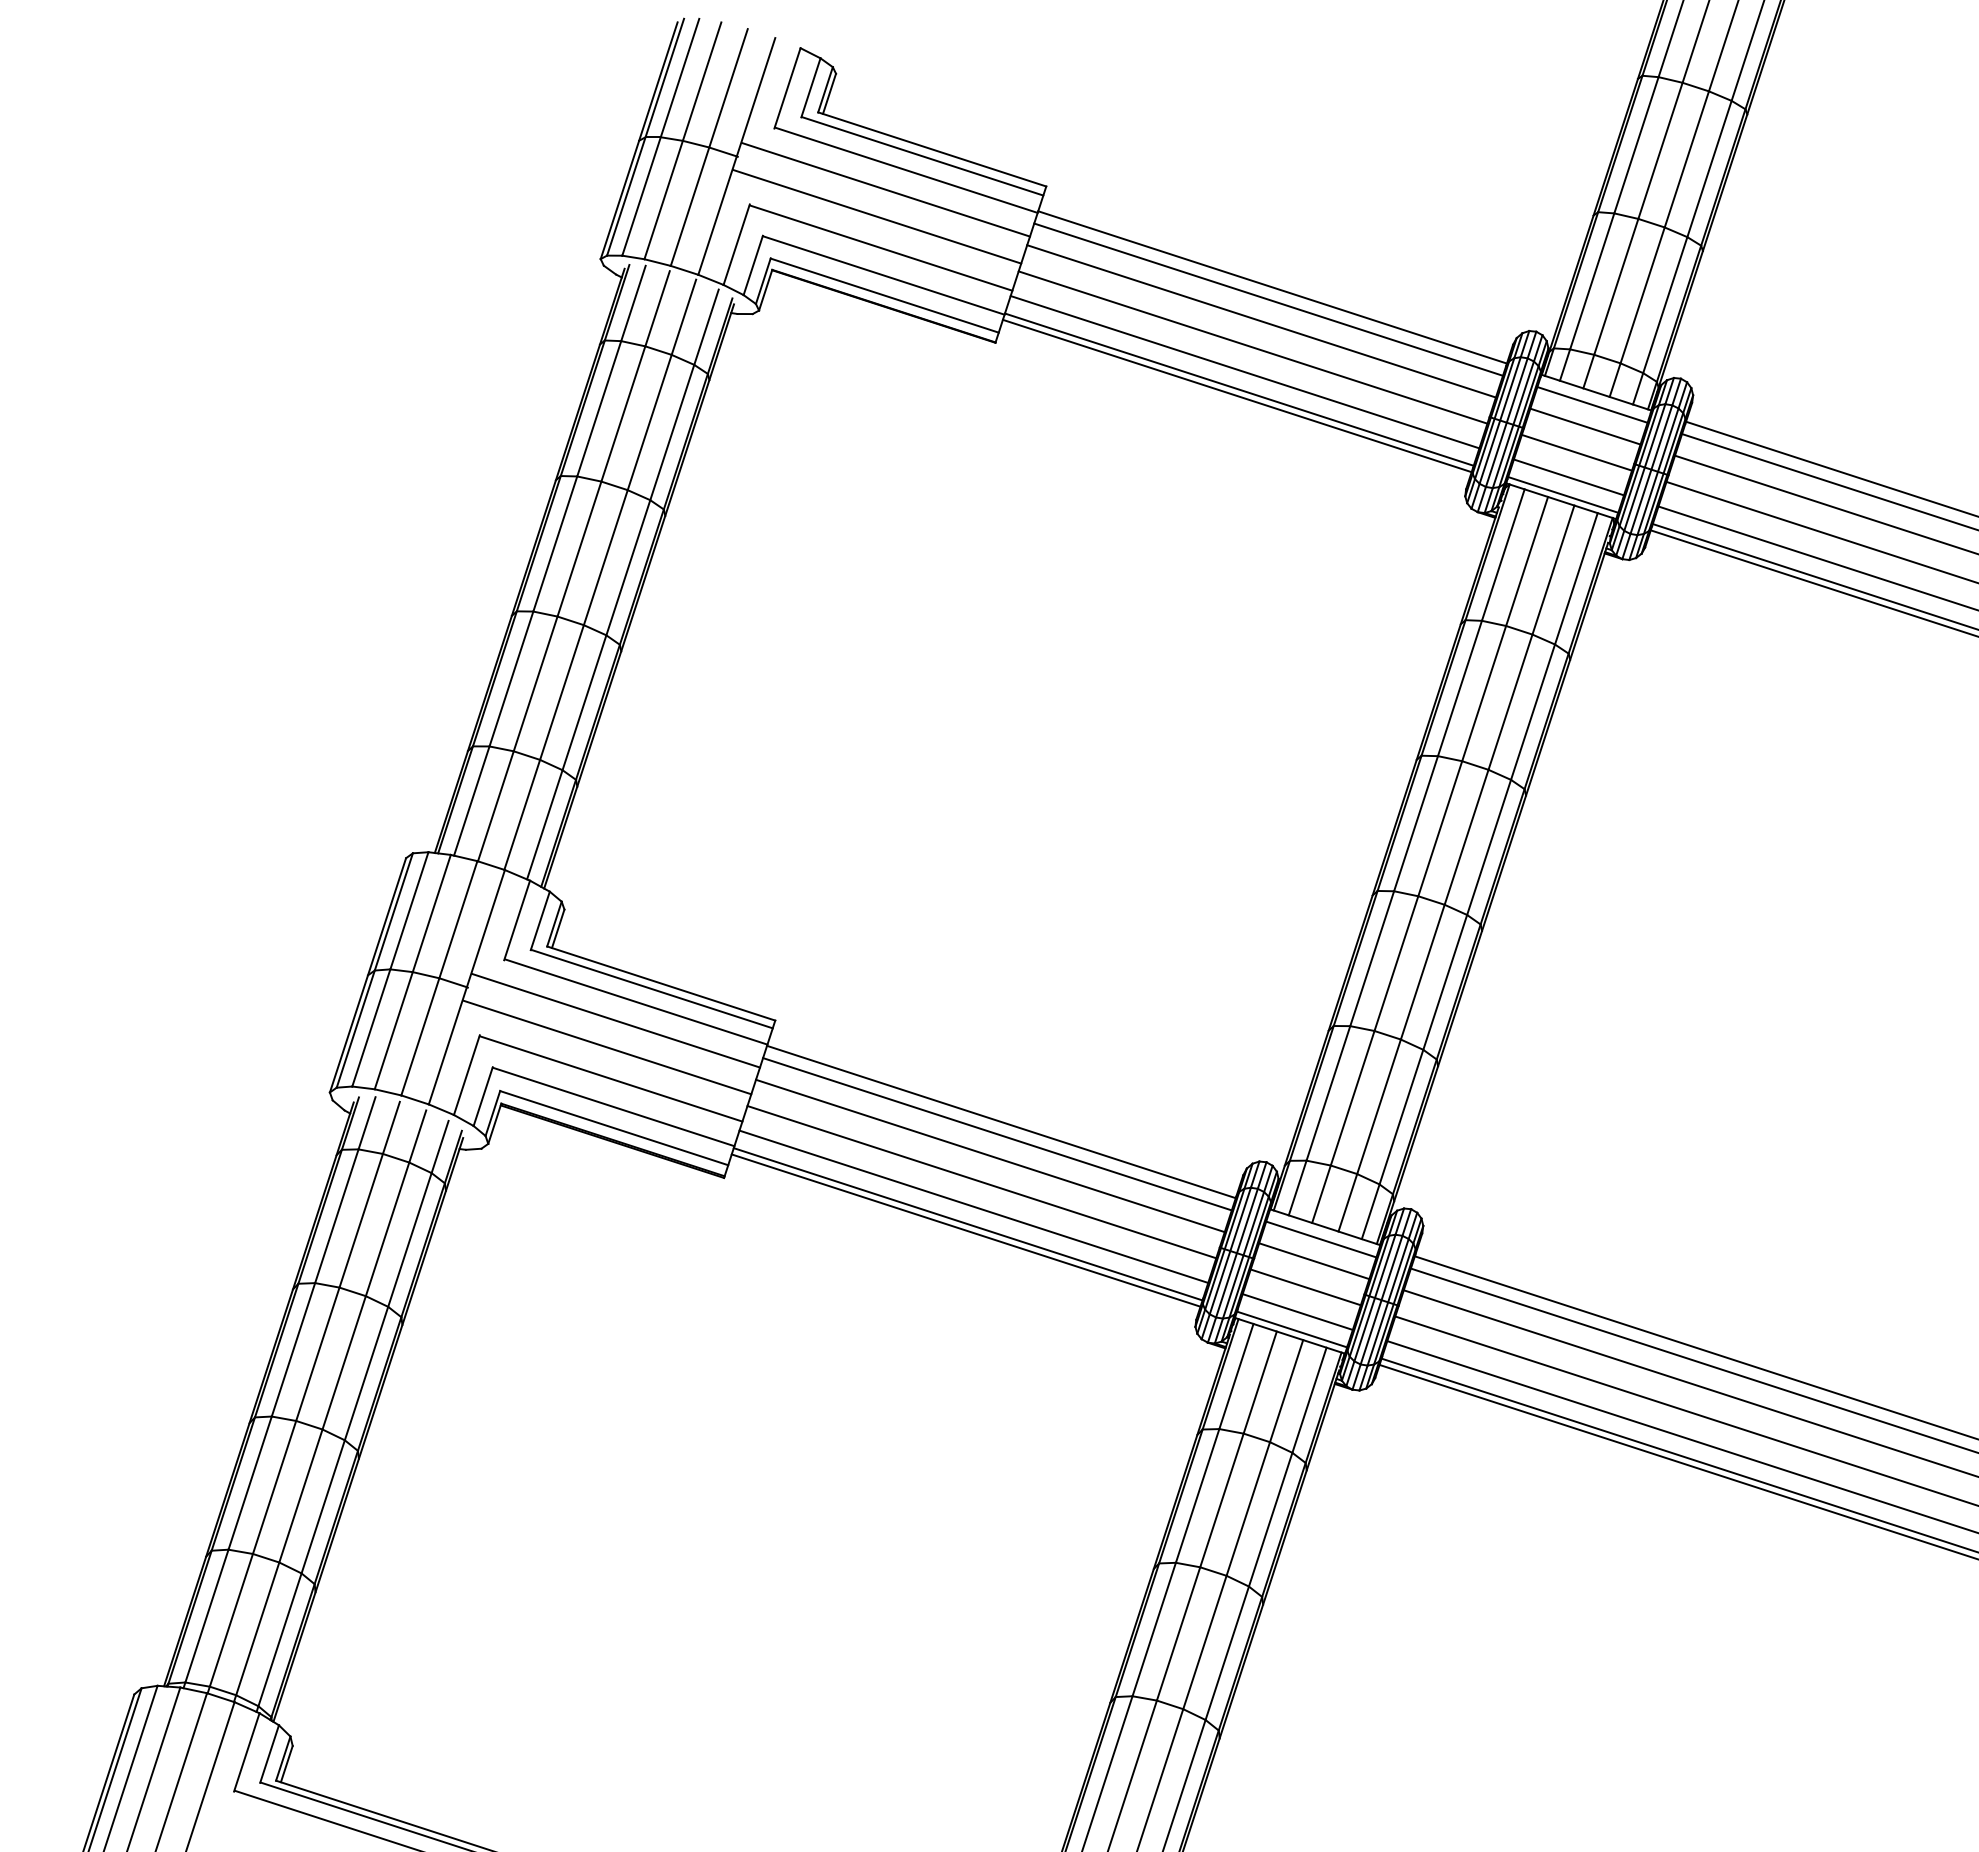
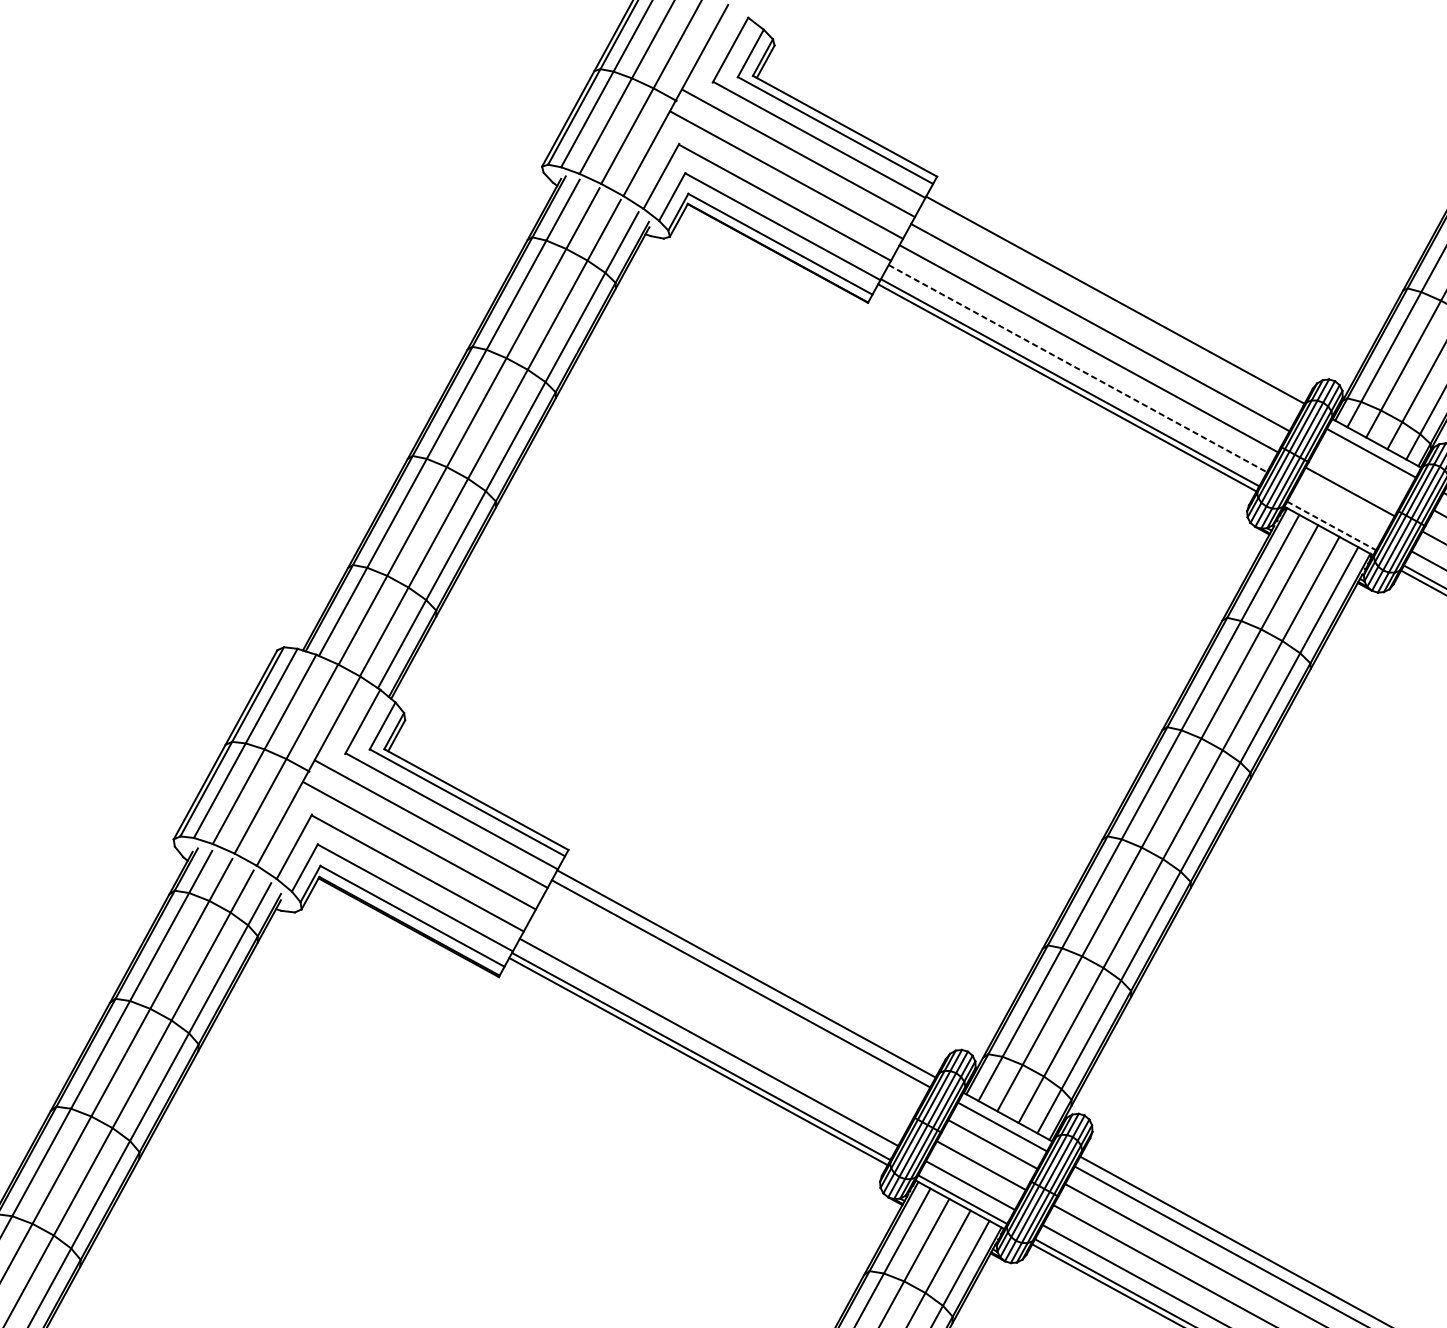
line: (1268, 299) -> (1109, 309), removed
line: (1245, 372) -> (1078, 369), solid -> dashed
line: (1585, 426) -> (1361, 470), removed
line: (1568, 477) -> (1338, 511), removed
line: (1563, 494) -> (1331, 525), solid -> dashed
line: (990, 1155) -> (731, 1001), removed
line: (981, 1182) -> (719, 1022), removed

